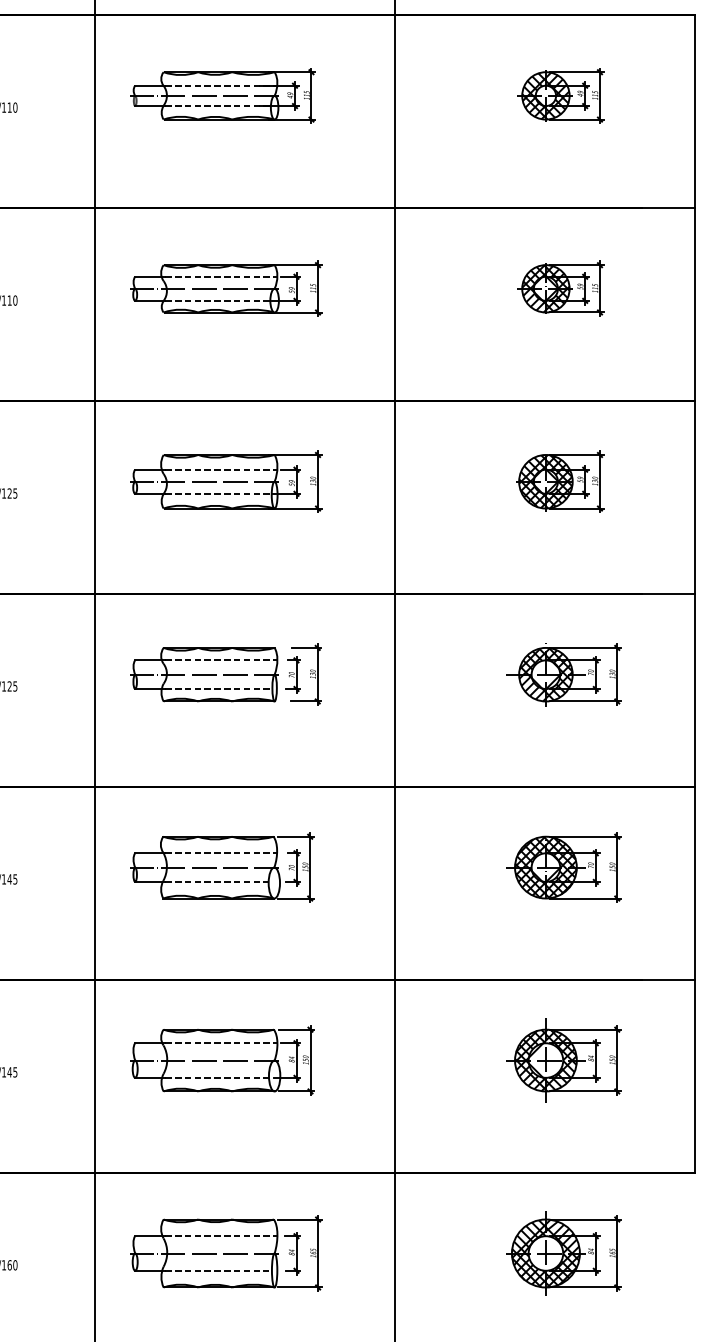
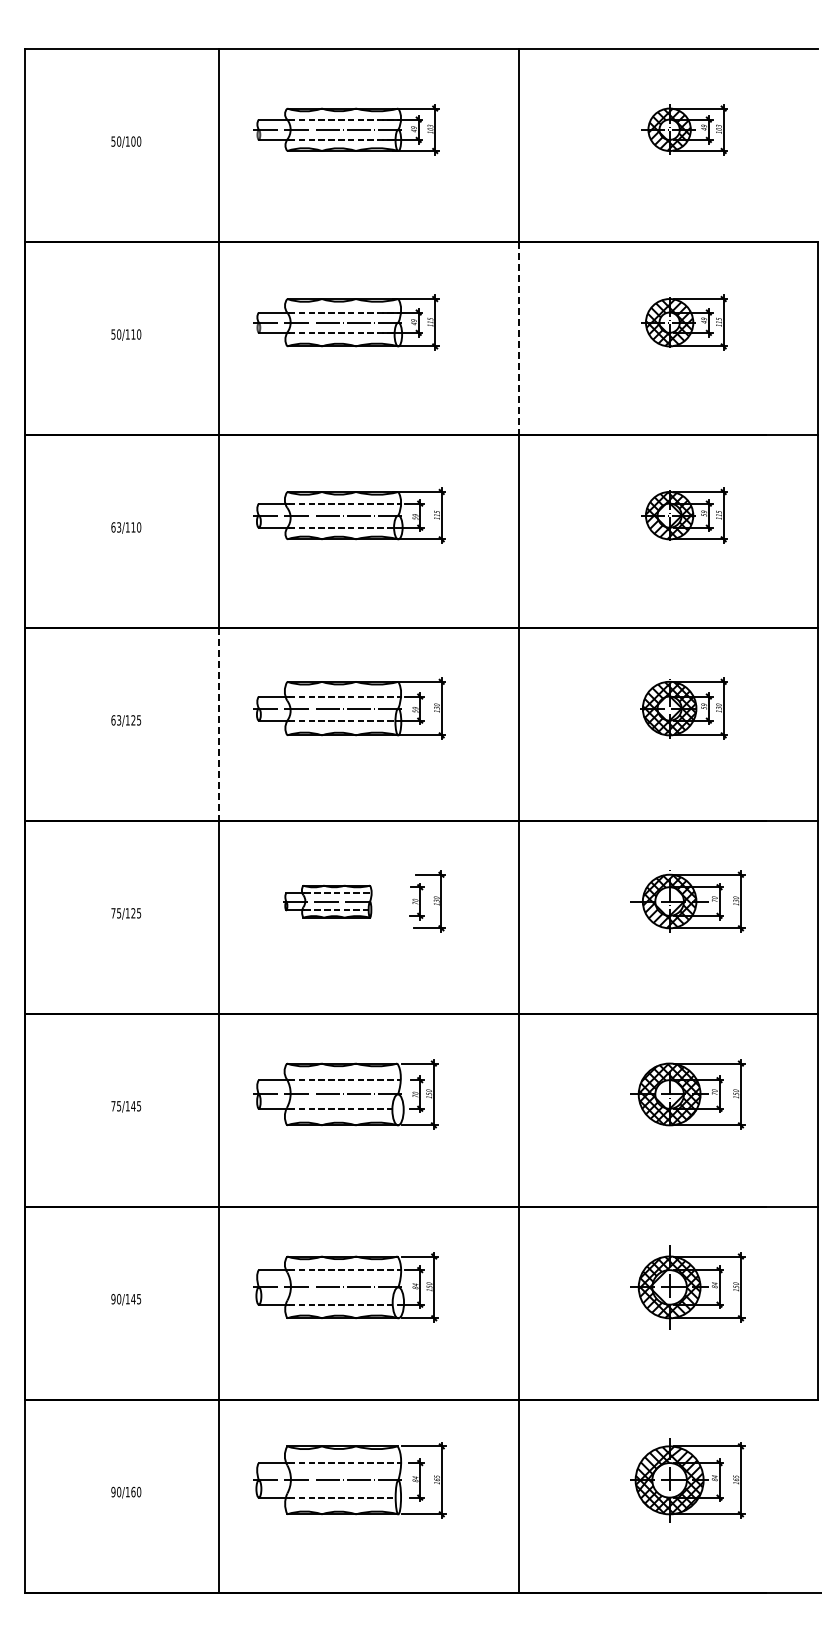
line: (394, 112) -> (518, 339), solid -> dashed
line: (95, 498) -> (219, 725), solid -> dashed
part: (203, 674) -> (327, 901), size x0.6

